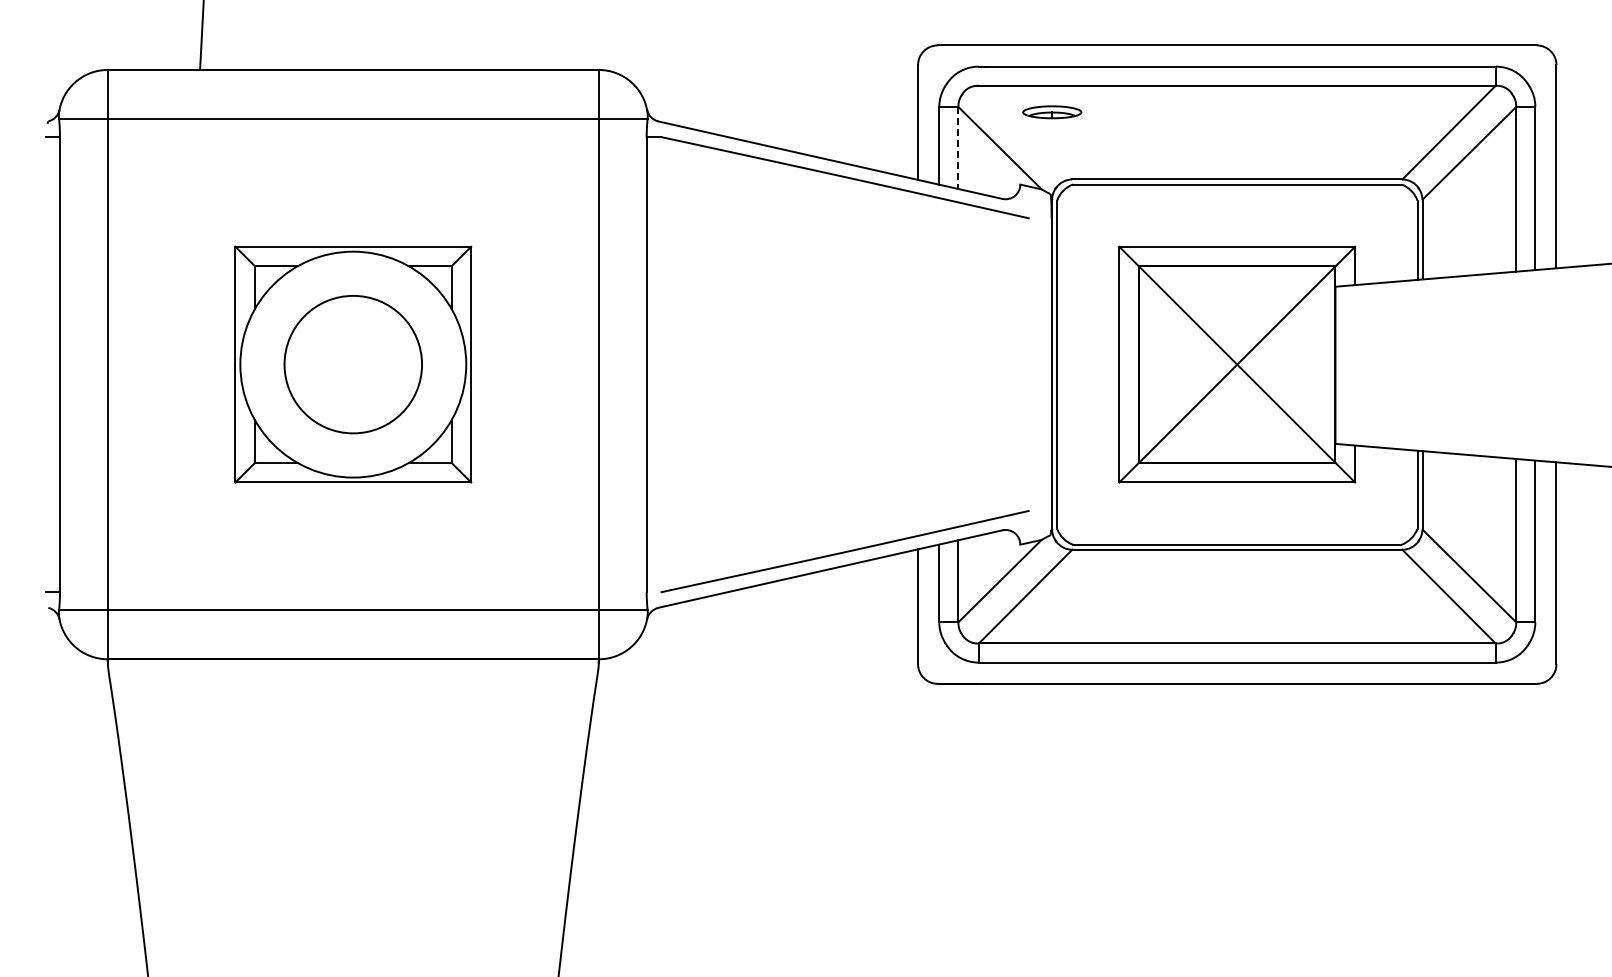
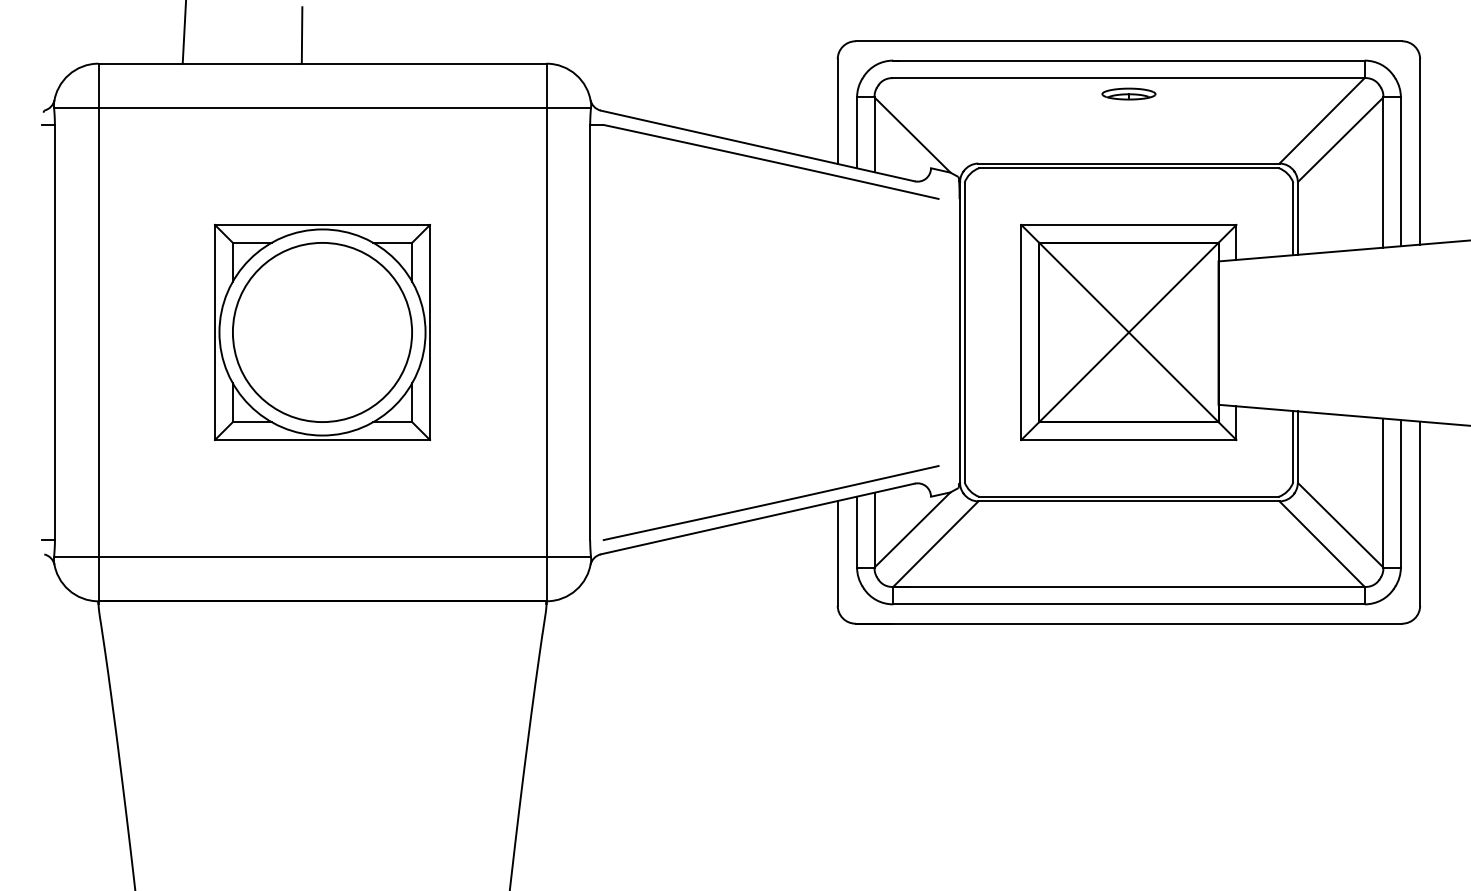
line: (330, 38) -> (301, 34), added
part: (1052, 112) -> (1129, 94), moved
line: (958, 148) -> (874, 135), dashed -> solid
circle: (353, 364) -> (322, 332), size x1.43

